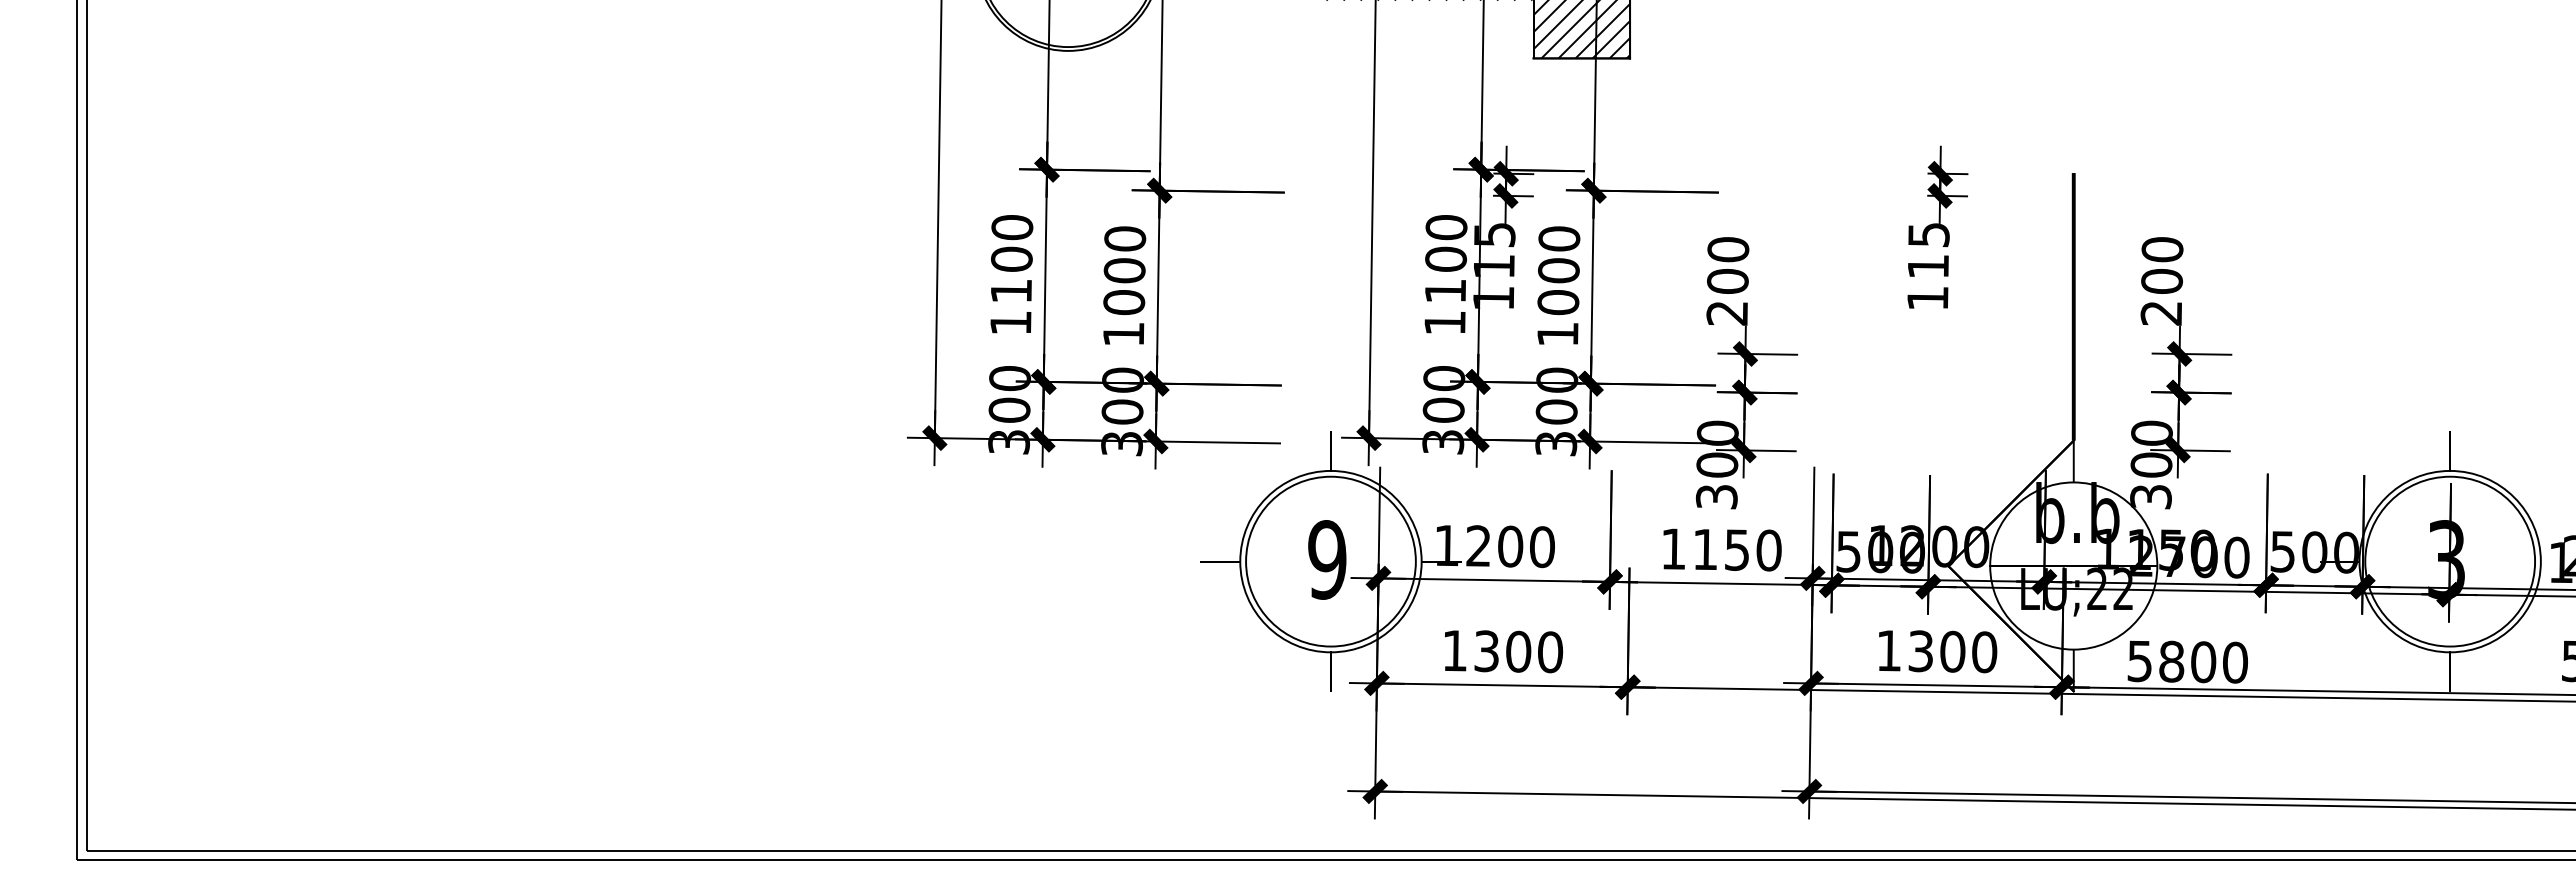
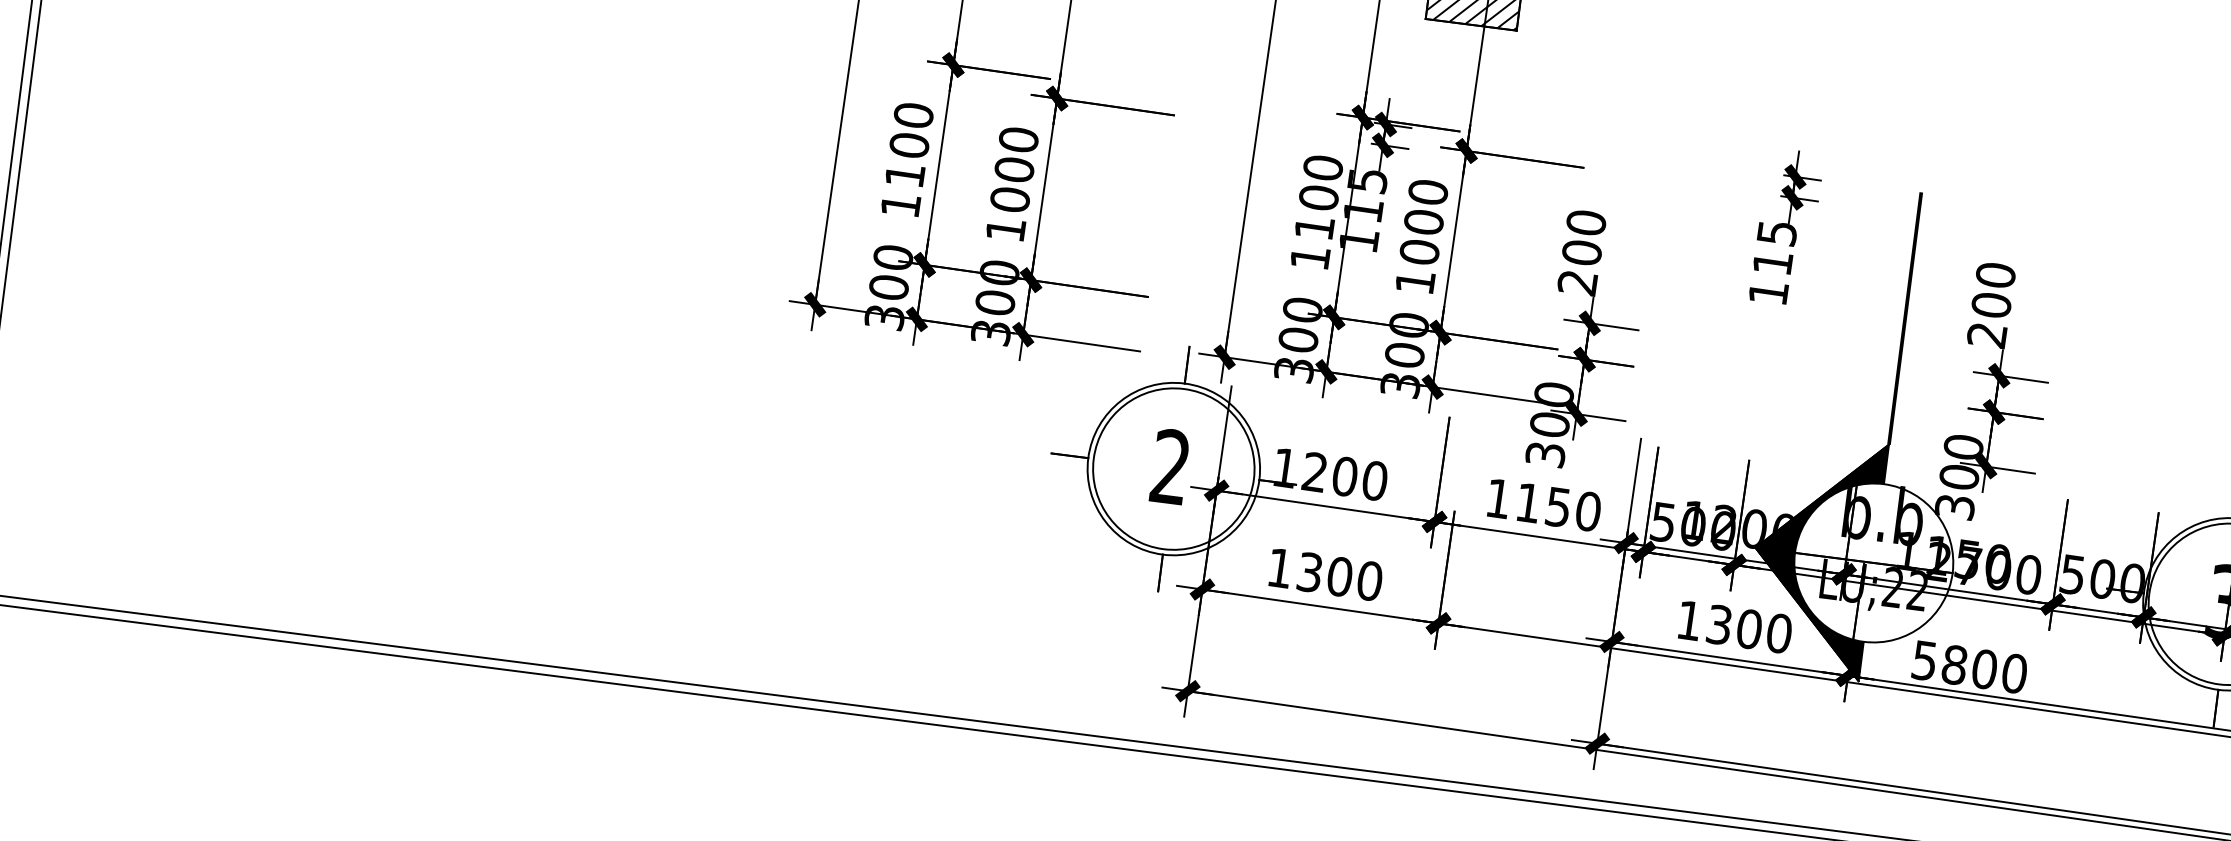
text: (1327, 559) -> (1170, 466), 9 -> 2
fill: (2010, 565) -> (1814, 554), added

